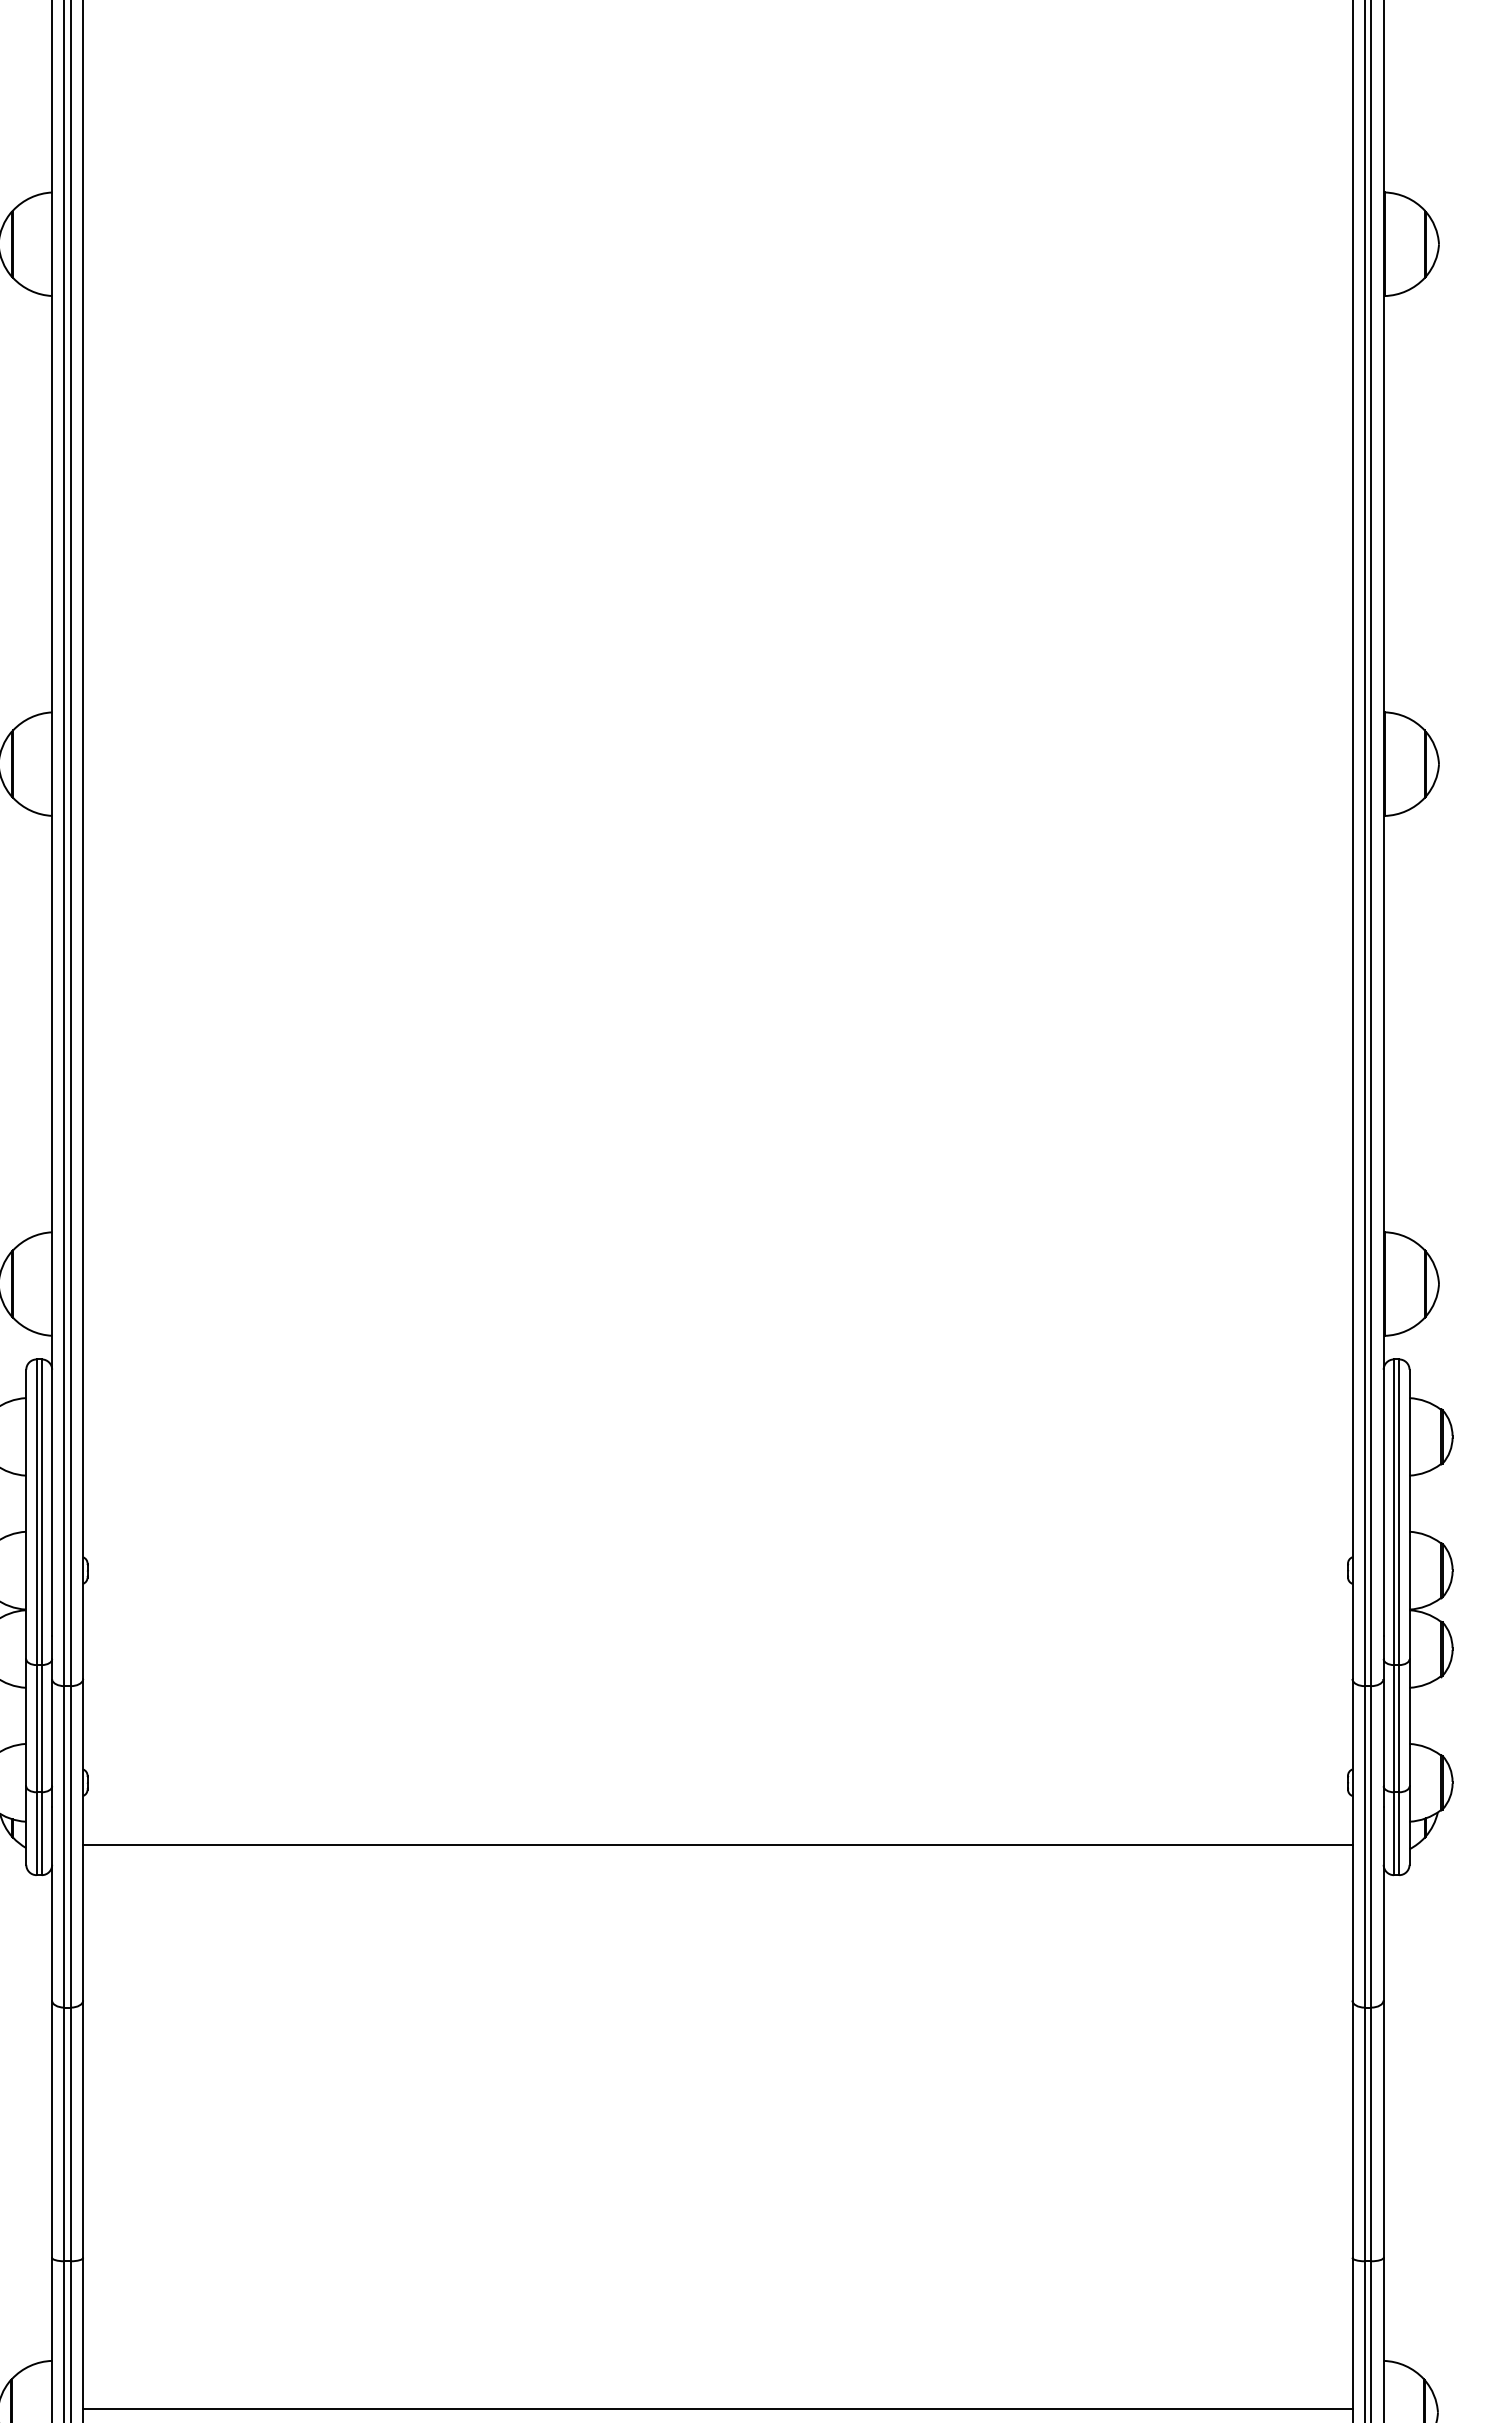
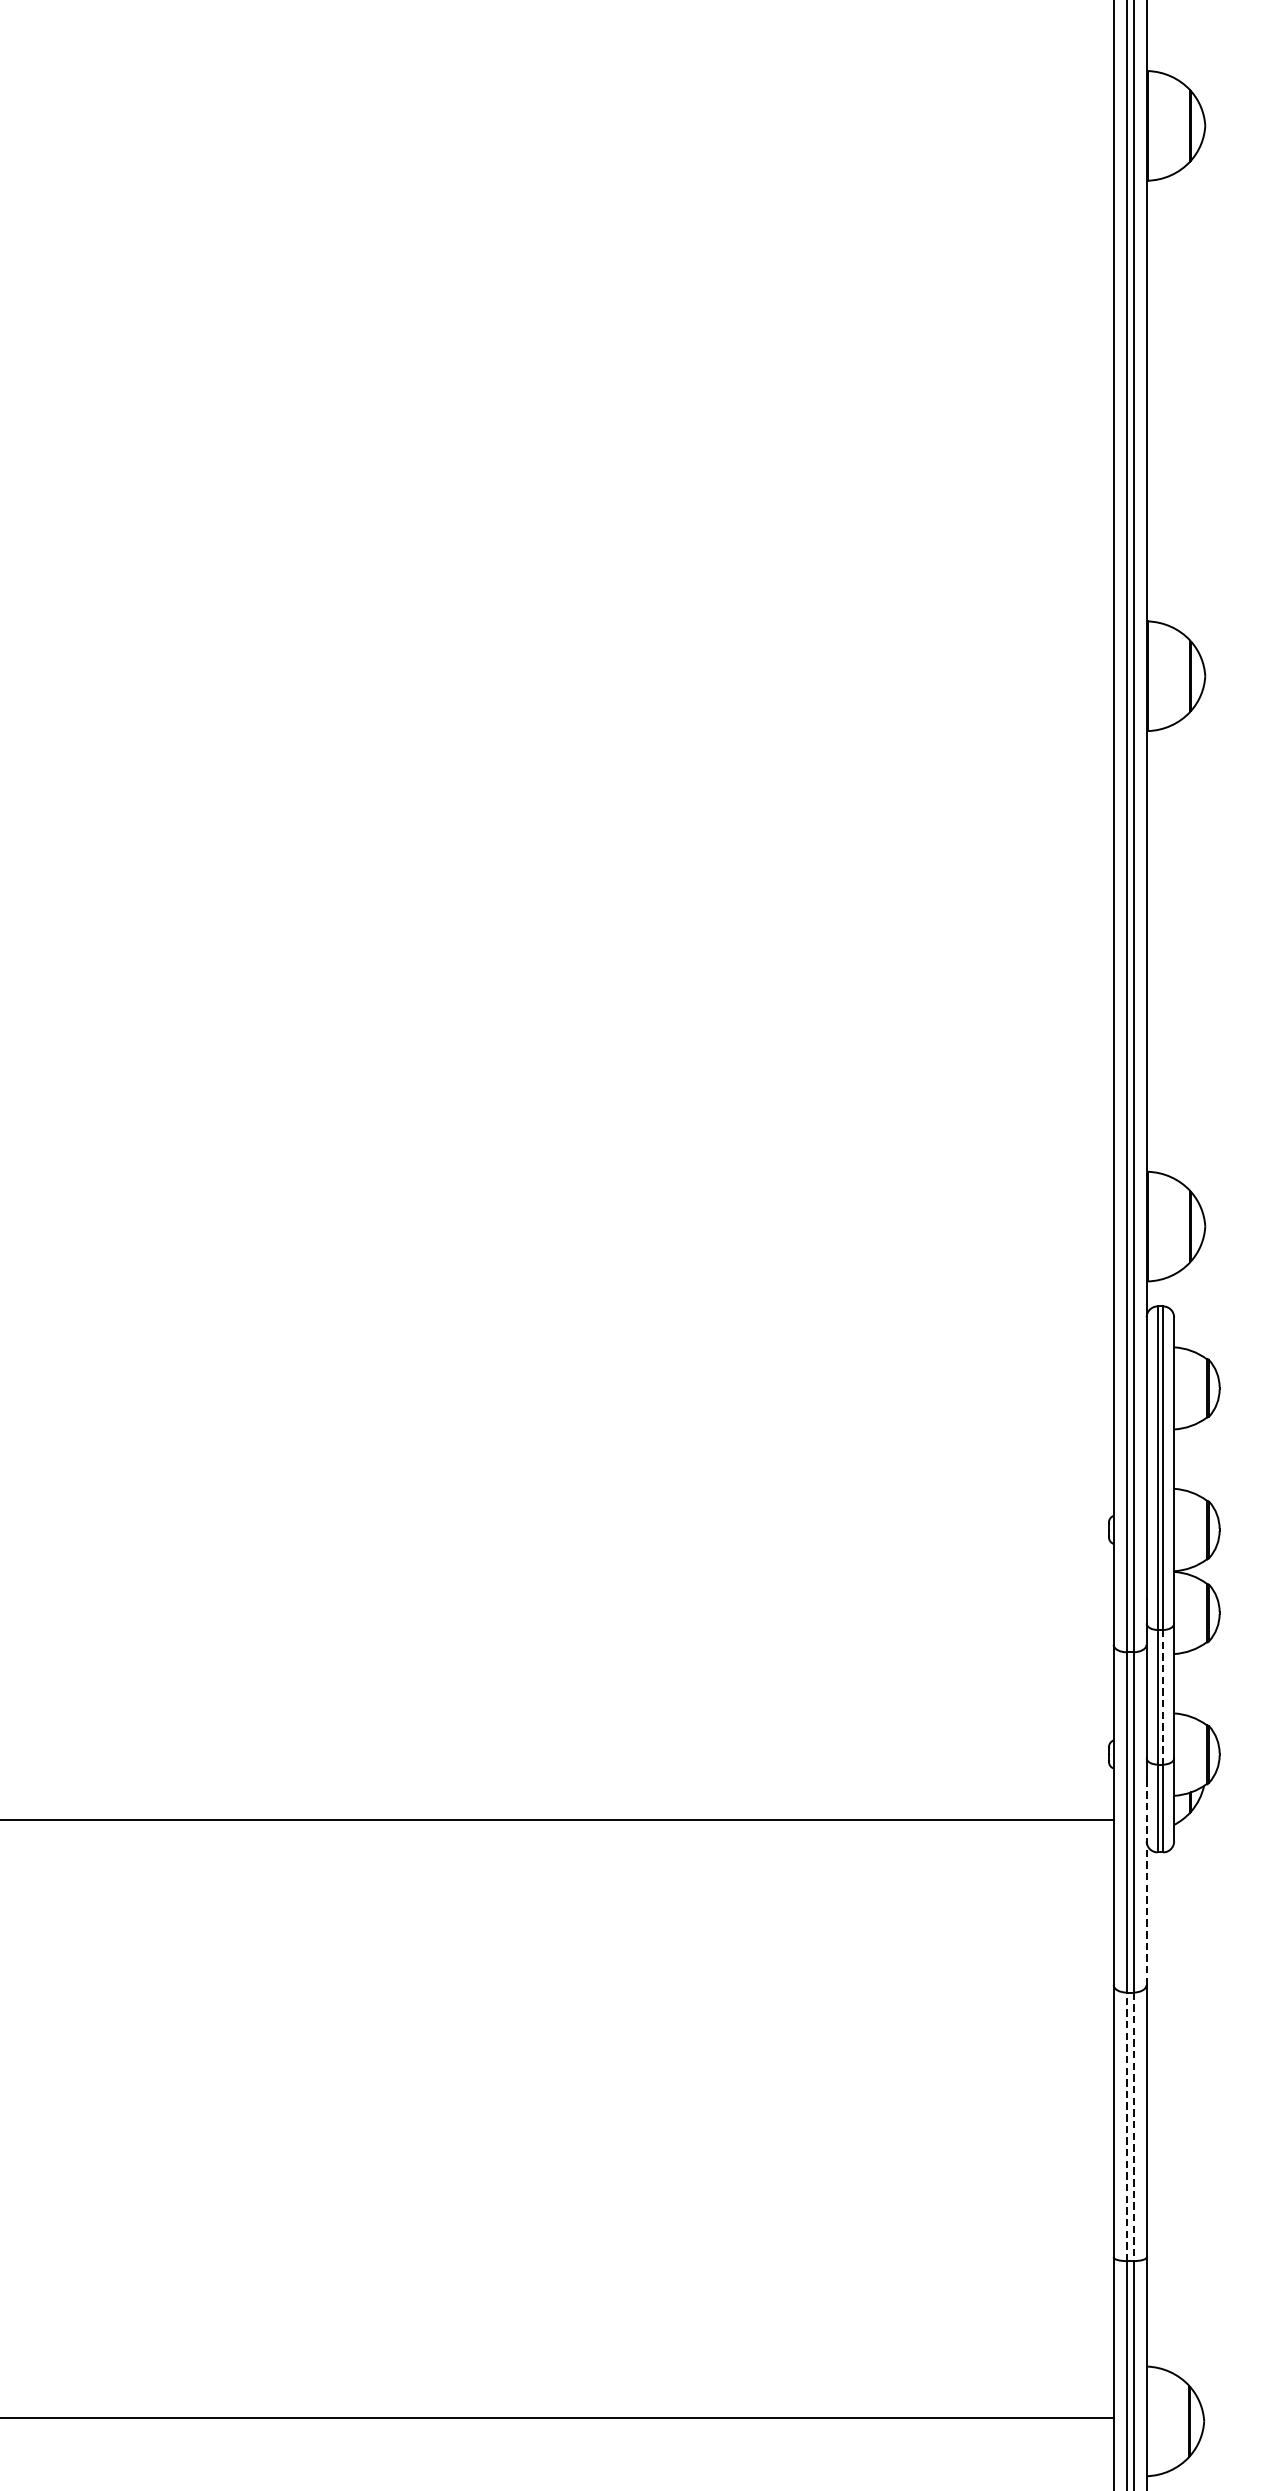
line: (1399, 1728) -> (1163, 1697), solid -> dashed
line: (1383, 1903) -> (1146, 1882), solid -> dashed
line: (1364, 2134) -> (1126, 2126), solid -> dashed
line: (1371, 2134) -> (1133, 2126), solid -> dashed

